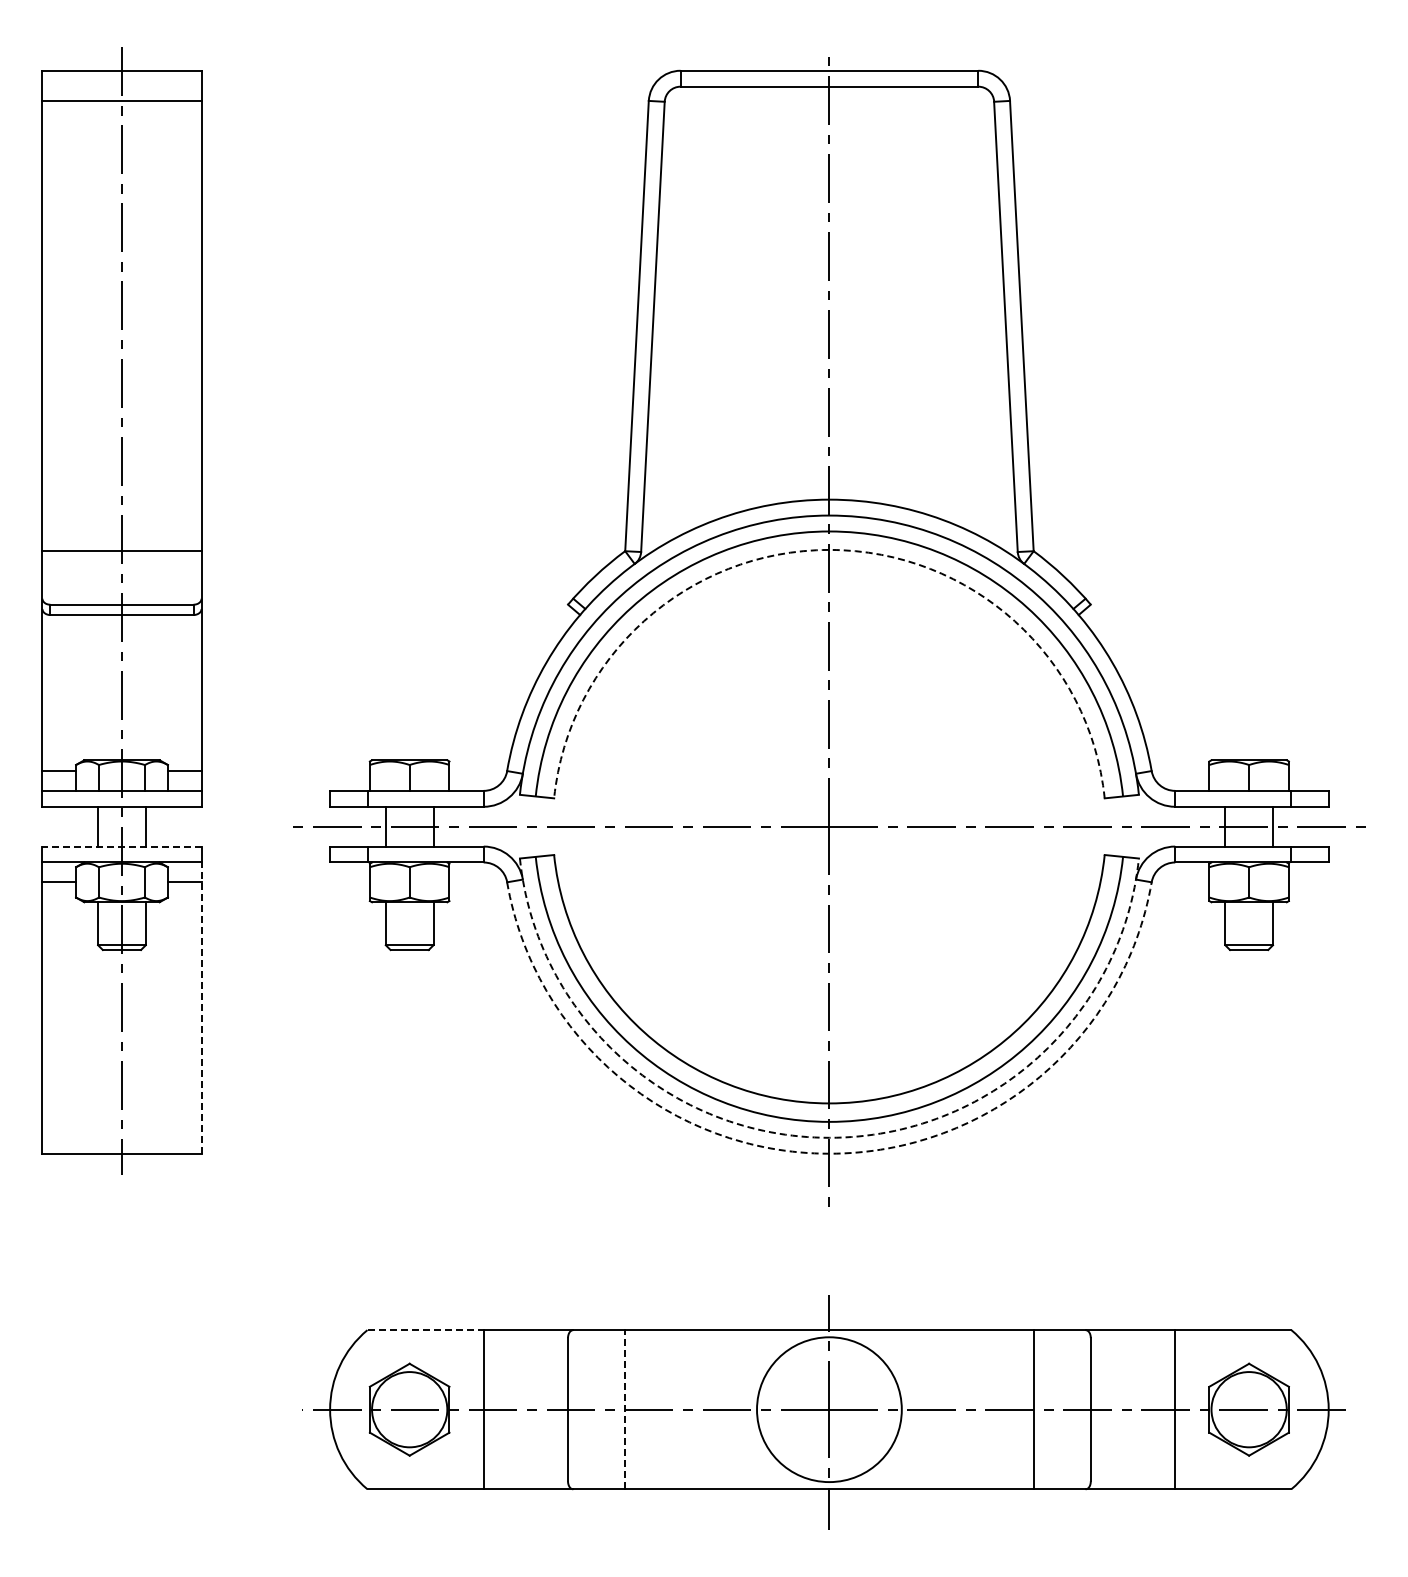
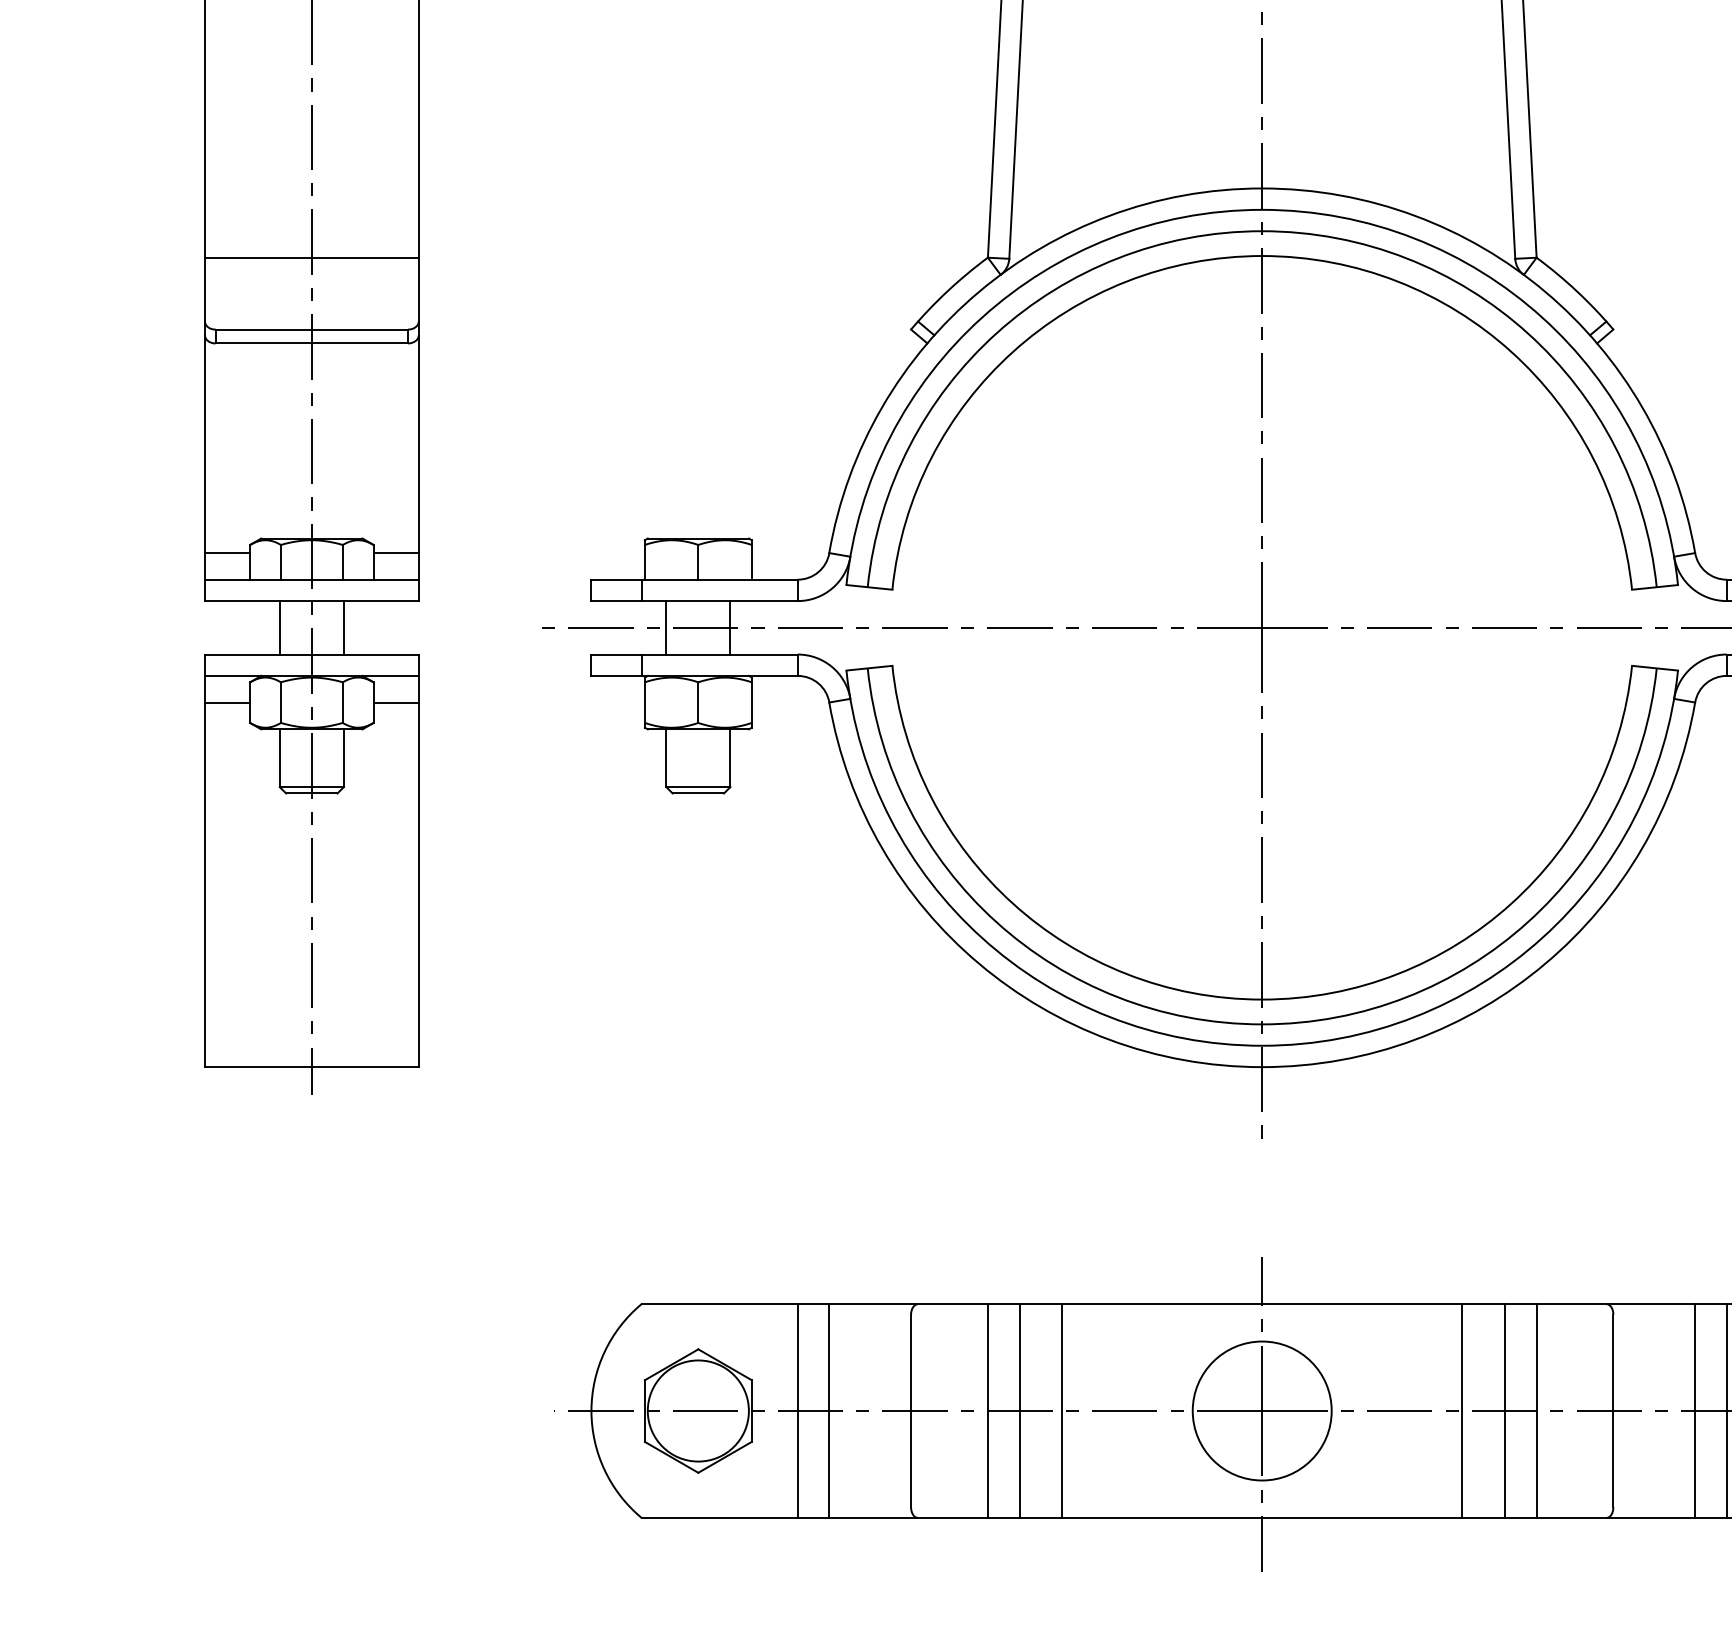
arc: (829, 549) -> (1262, 255), dashed -> solid
line: (121, 846) -> (311, 654), dashed -> solid
line: (201, 1008) -> (418, 872), dashed -> solid
arc: (829, 1137) -> (1262, 1045), dashed -> solid
arc: (829, 1153) -> (1262, 1066), dashed -> solid
line: (426, 1330) -> (720, 1304), dashed -> solid
line: (507, 1409) -> (829, 1410), added
line: (625, 1409) -> (988, 1410), dashed -> solid
line: (648, 1409) -> (1019, 1410), added
line: (680, 1409) -> (1062, 1410), added
circle: (829, 1409) -> (1262, 1410), size x0.71
line: (978, 1409) -> (1462, 1410), added
line: (1010, 1409) -> (1505, 1410), added
line: (1151, 1409) -> (1694, 1410), added

